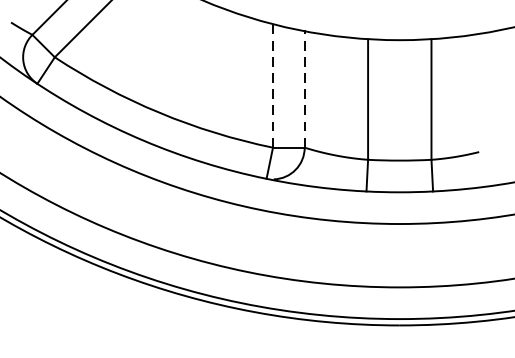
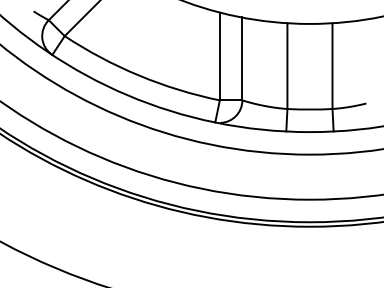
line: (272, 85) -> (219, 56), dashed -> solid
line: (304, 88) -> (242, 58), dashed -> solid

